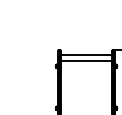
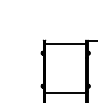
line: (86, 60) -> (65, 48), removed

